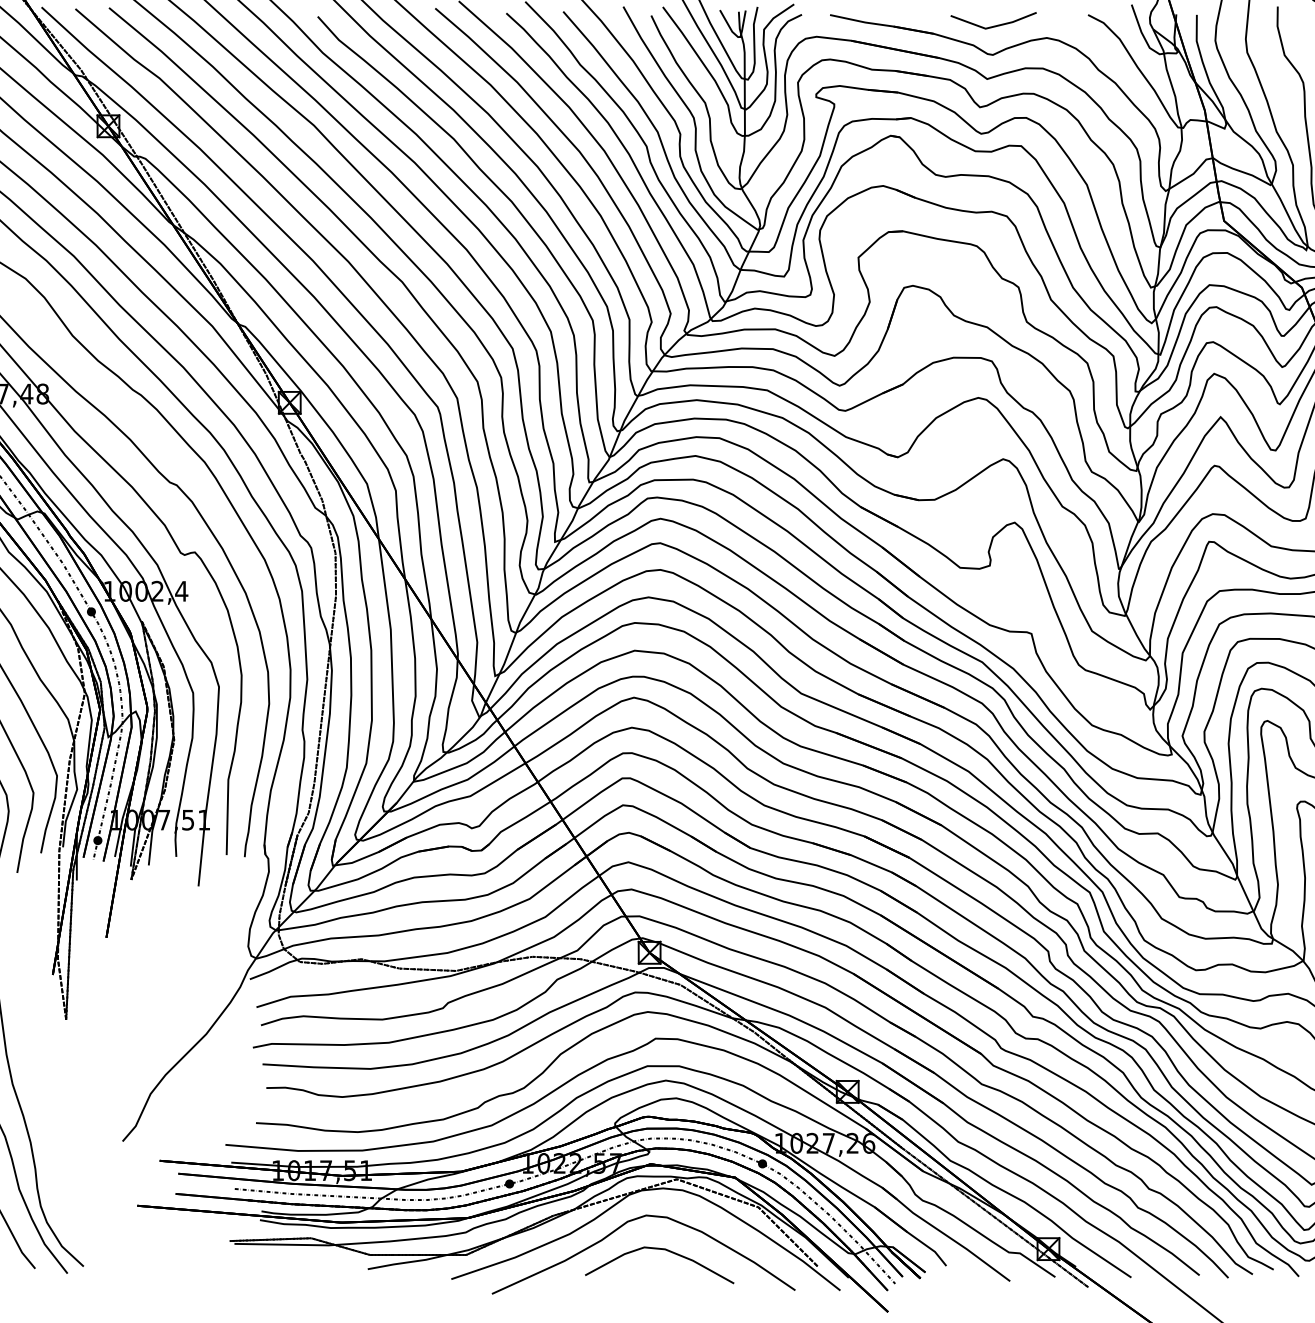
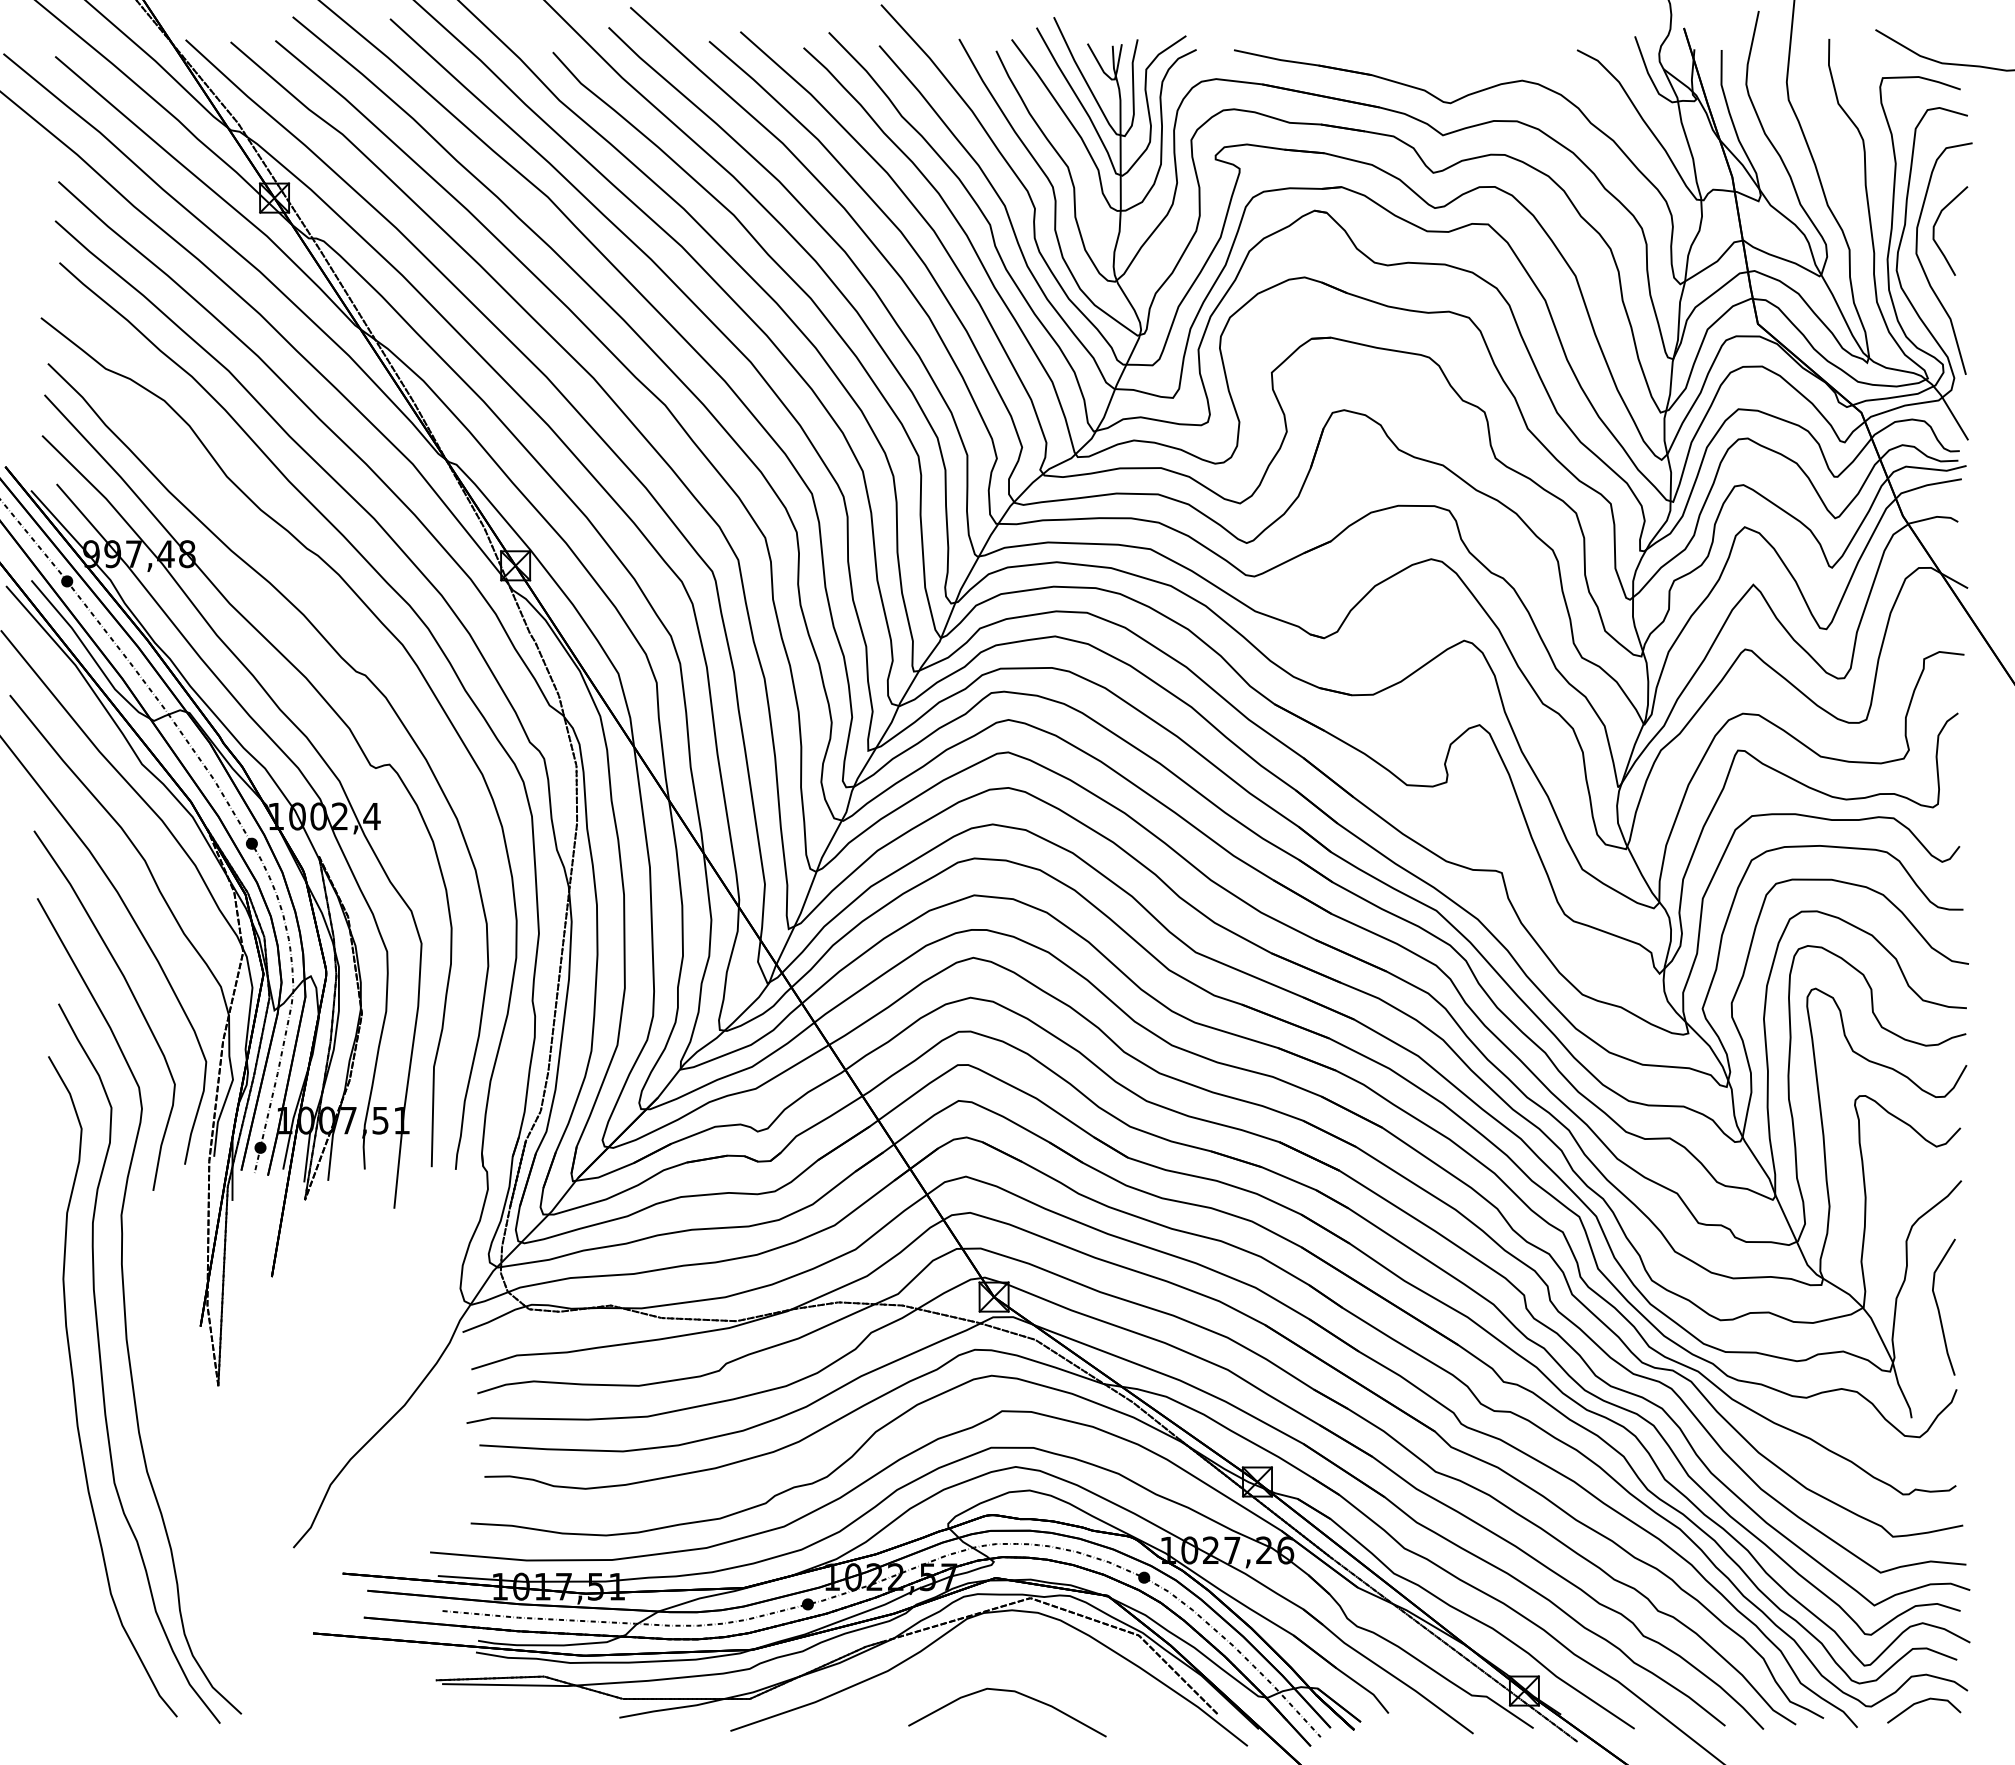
line: (993, 25) -> (1451, 64), removed
curve: (625, 1224) -> (961, 1658), removed

